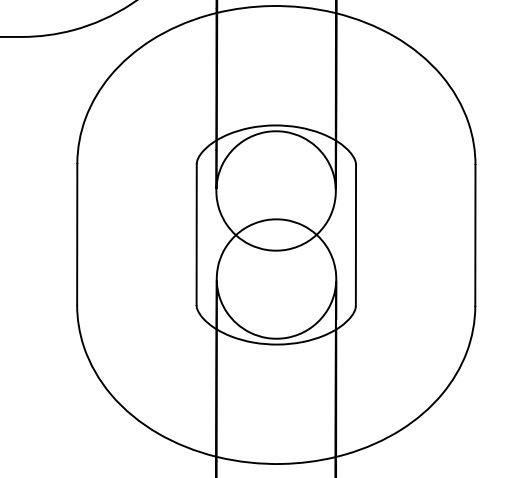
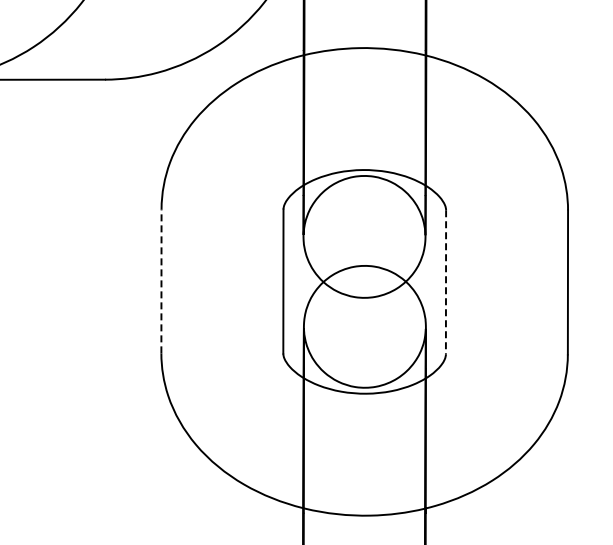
line: (77, 233) -> (161, 280), solid -> dashed
line: (356, 235) -> (446, 282), solid -> dashed

